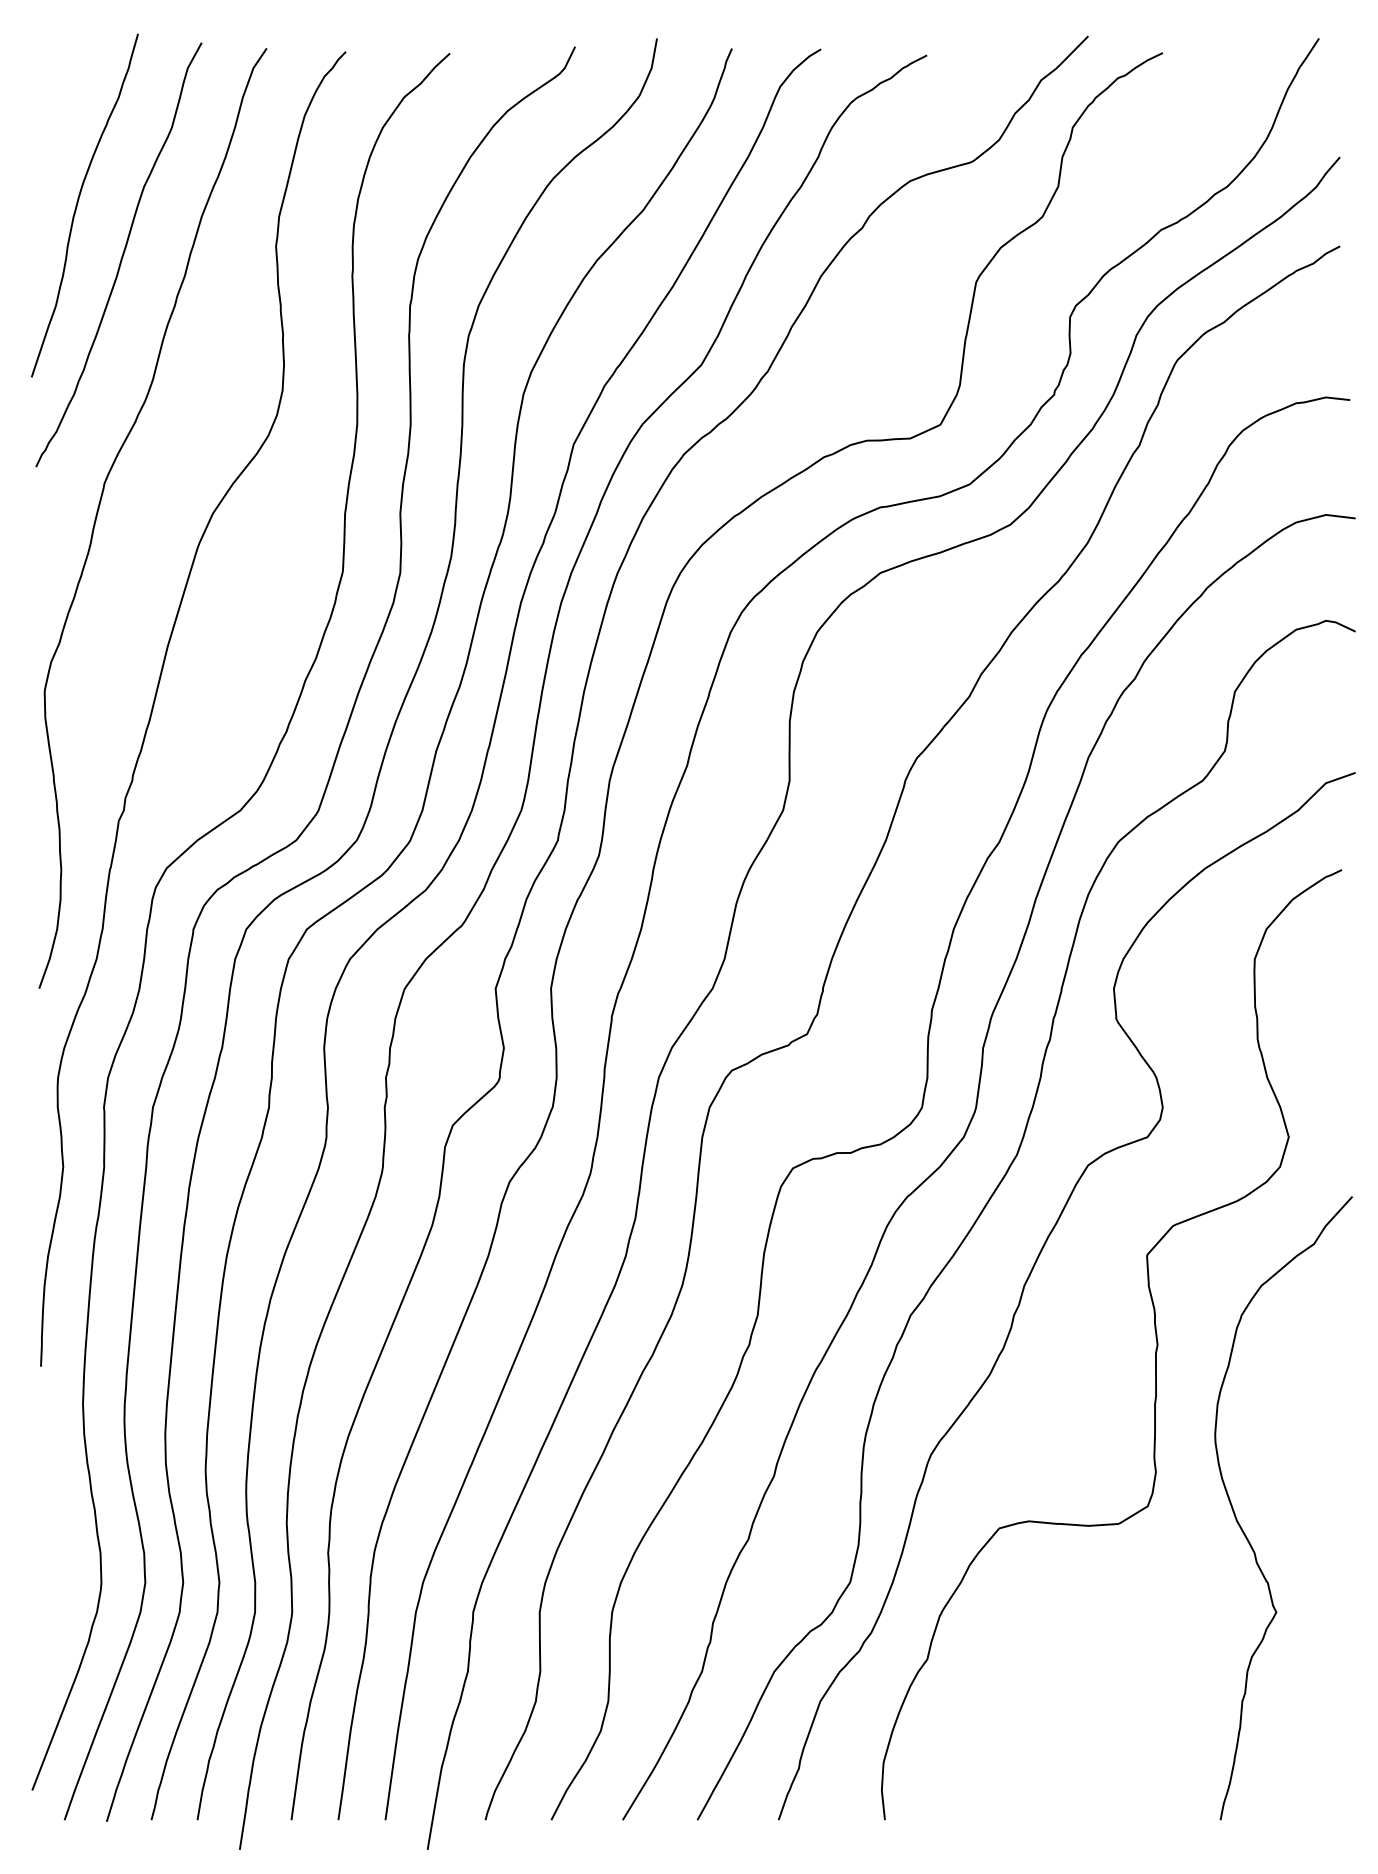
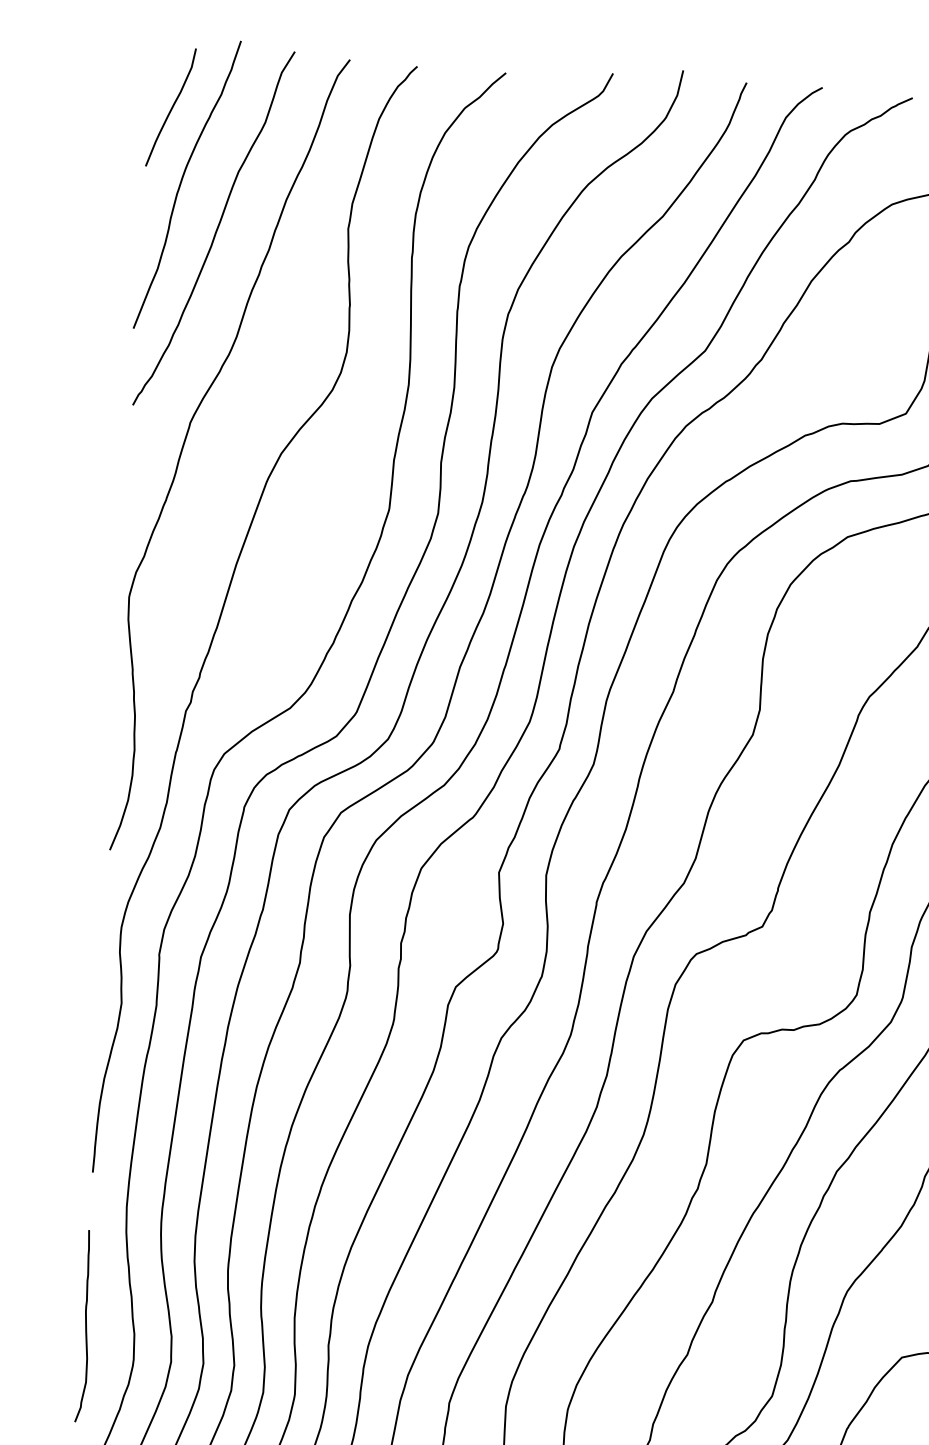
curve: (61, 115) -> (171, 106), added
curve: (42, 1546) -> (85, 1325), added

